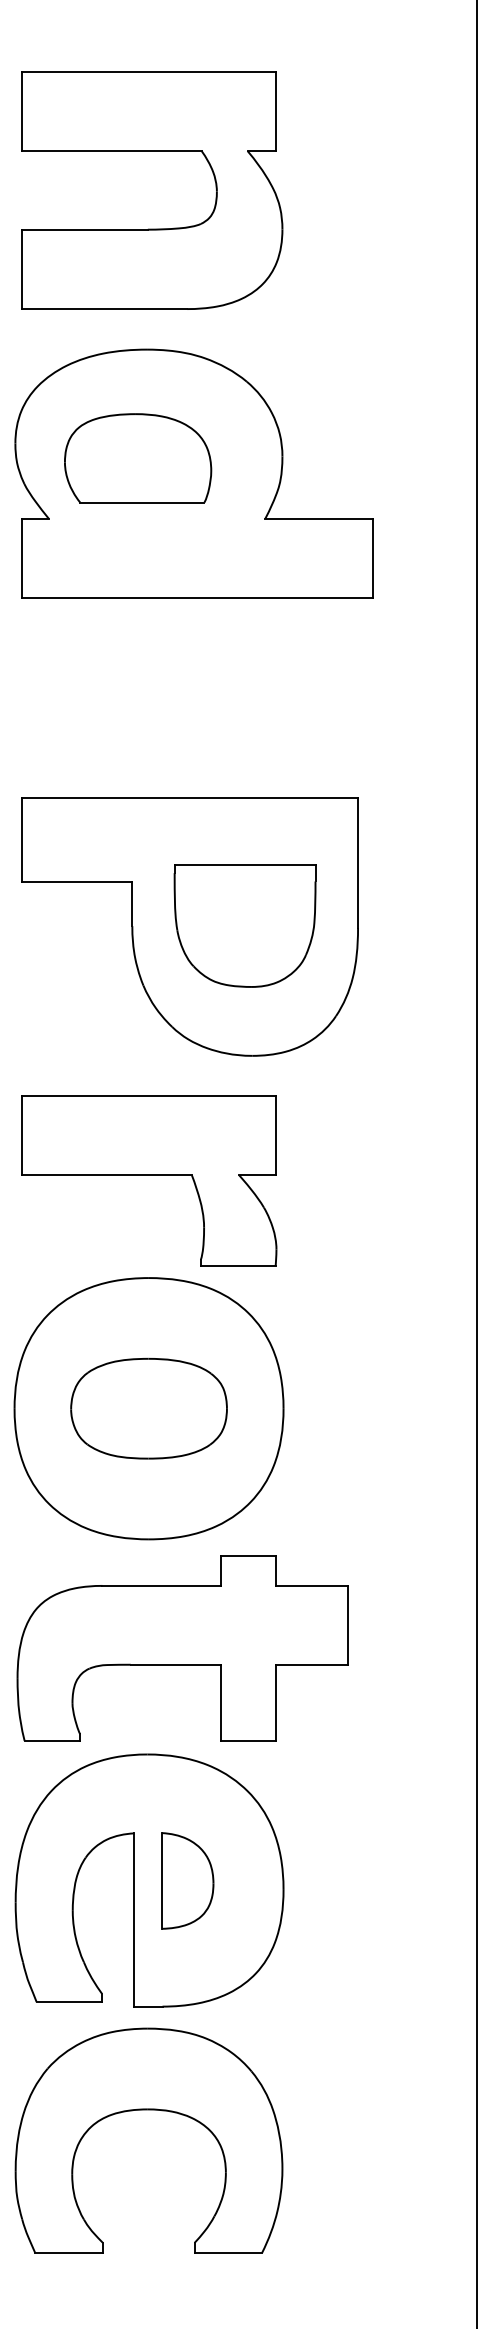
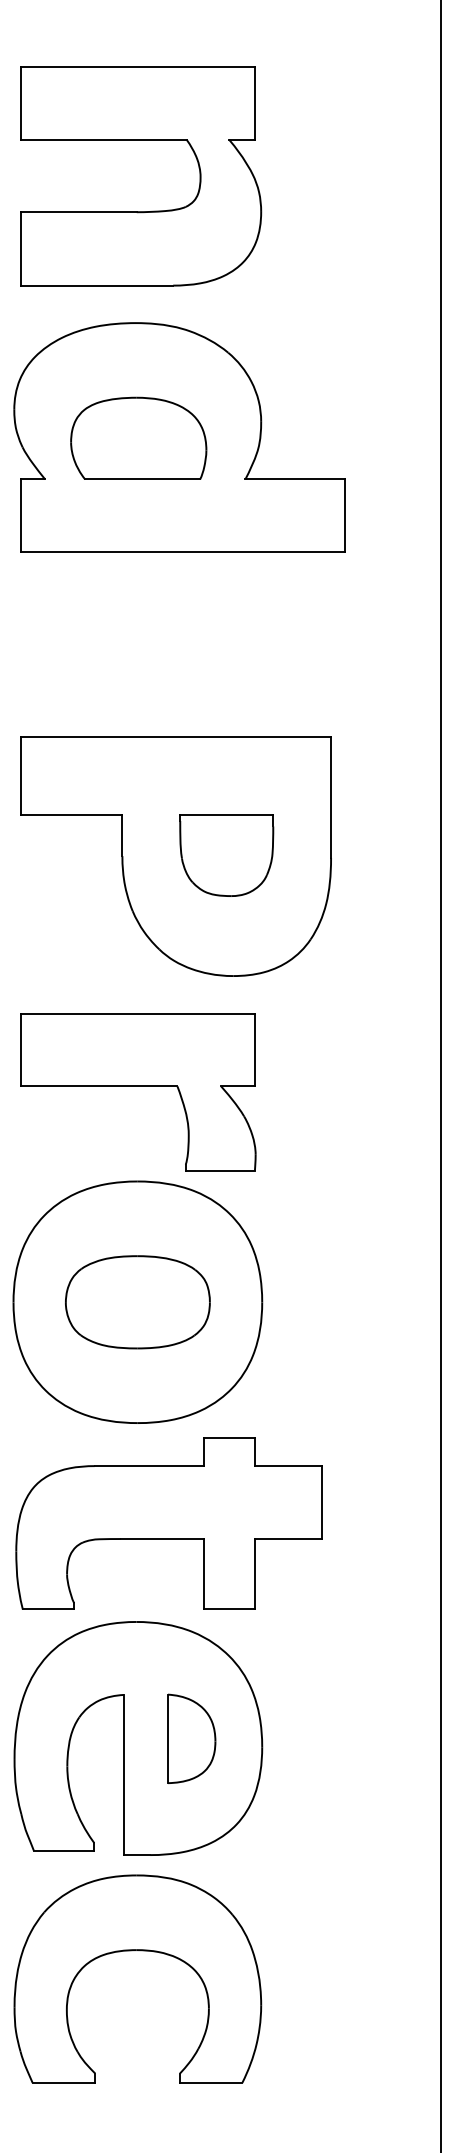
part: (137, 457) -> (138, 437), moved
part: (244, 925) -> (226, 855), size x0.71
part: (187, 1880) -> (191, 1738), moved

